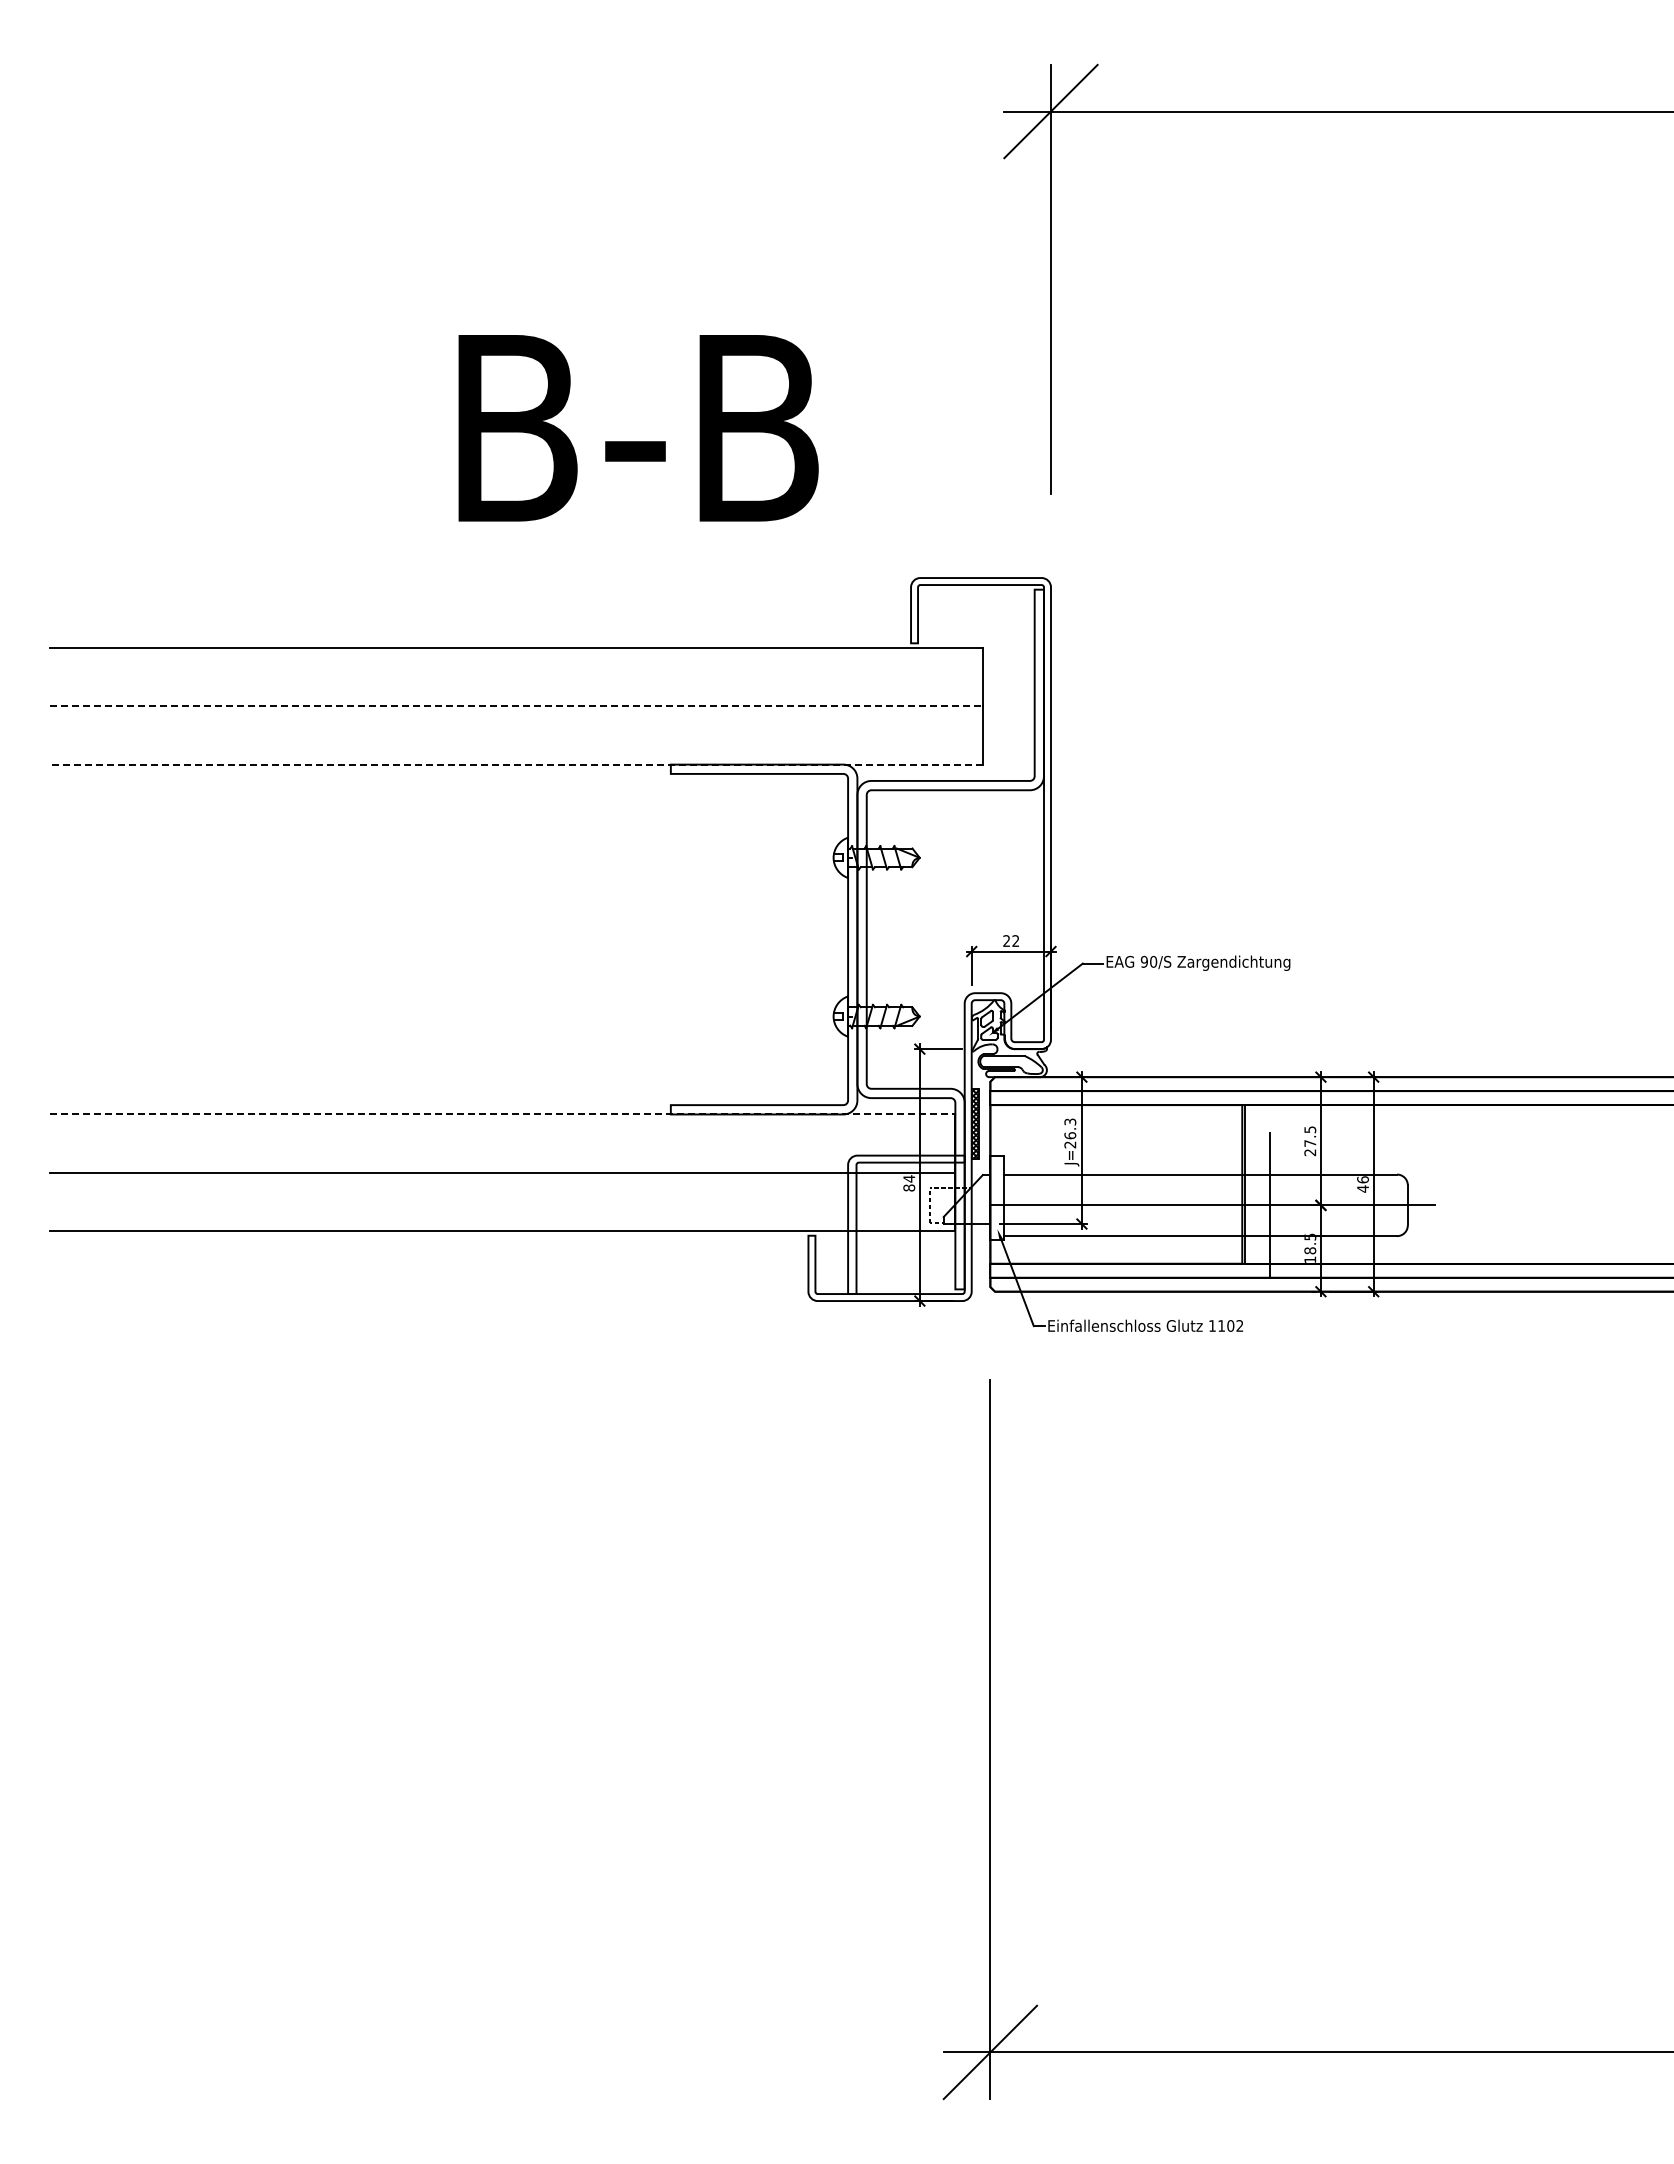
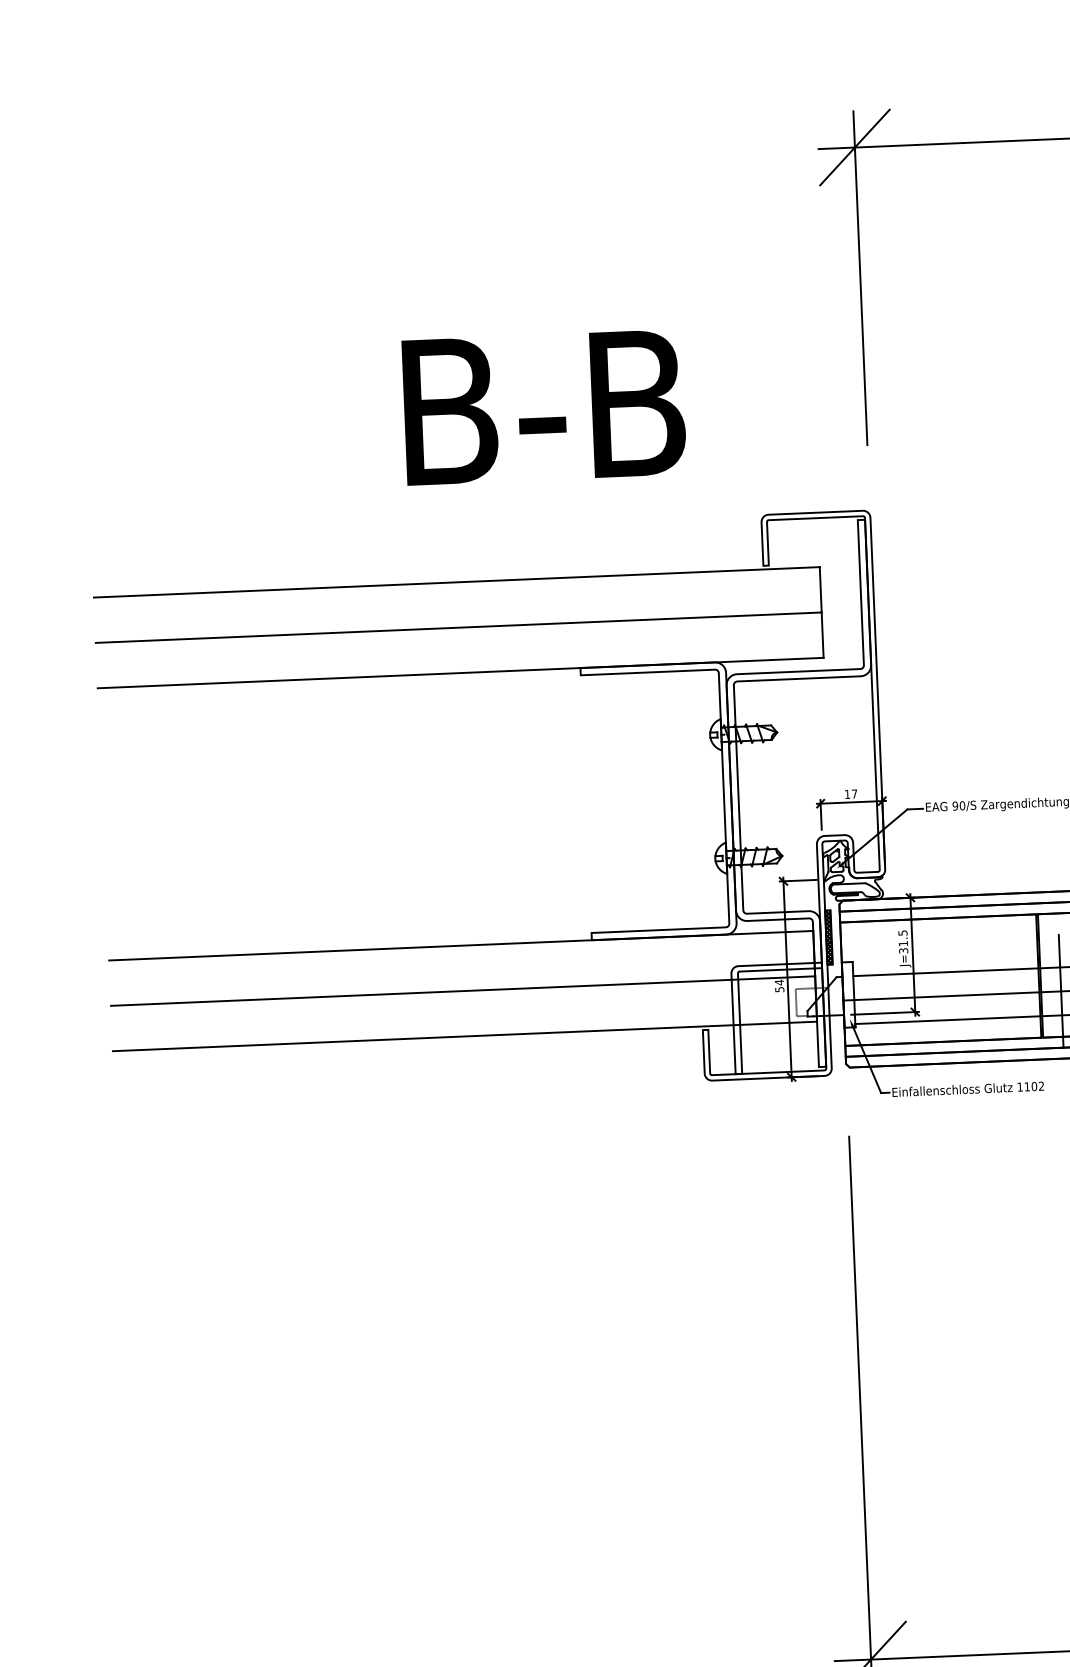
line: (517, 706) -> (459, 627), dashed -> solid
line: (516, 764) -> (460, 672), dashed -> solid
text: (1011, 940) -> (851, 793), 22 -> 17
line: (503, 1114) -> (461, 945), dashed -> solid
text: (1070, 1133) -> (903, 942), J=26.3 -> J=31.5
text: (909, 1187) -> (779, 989), 84 -> 54

